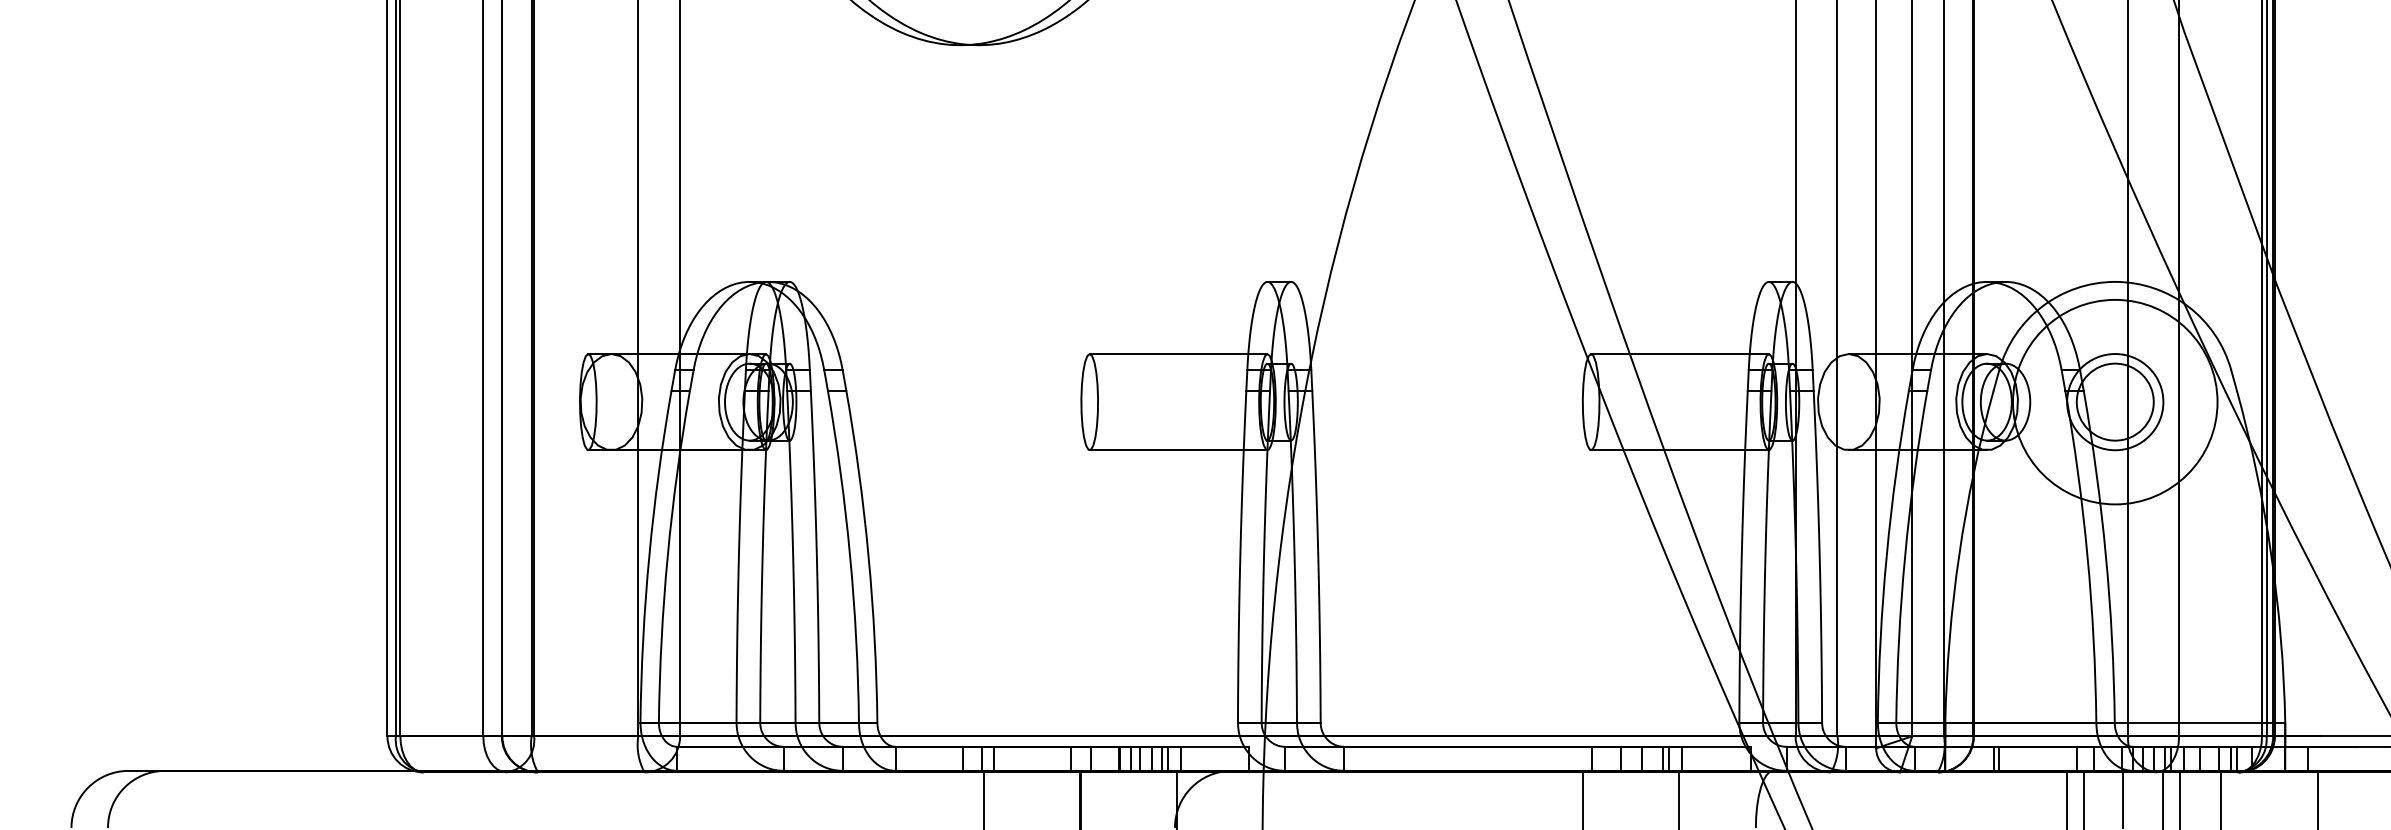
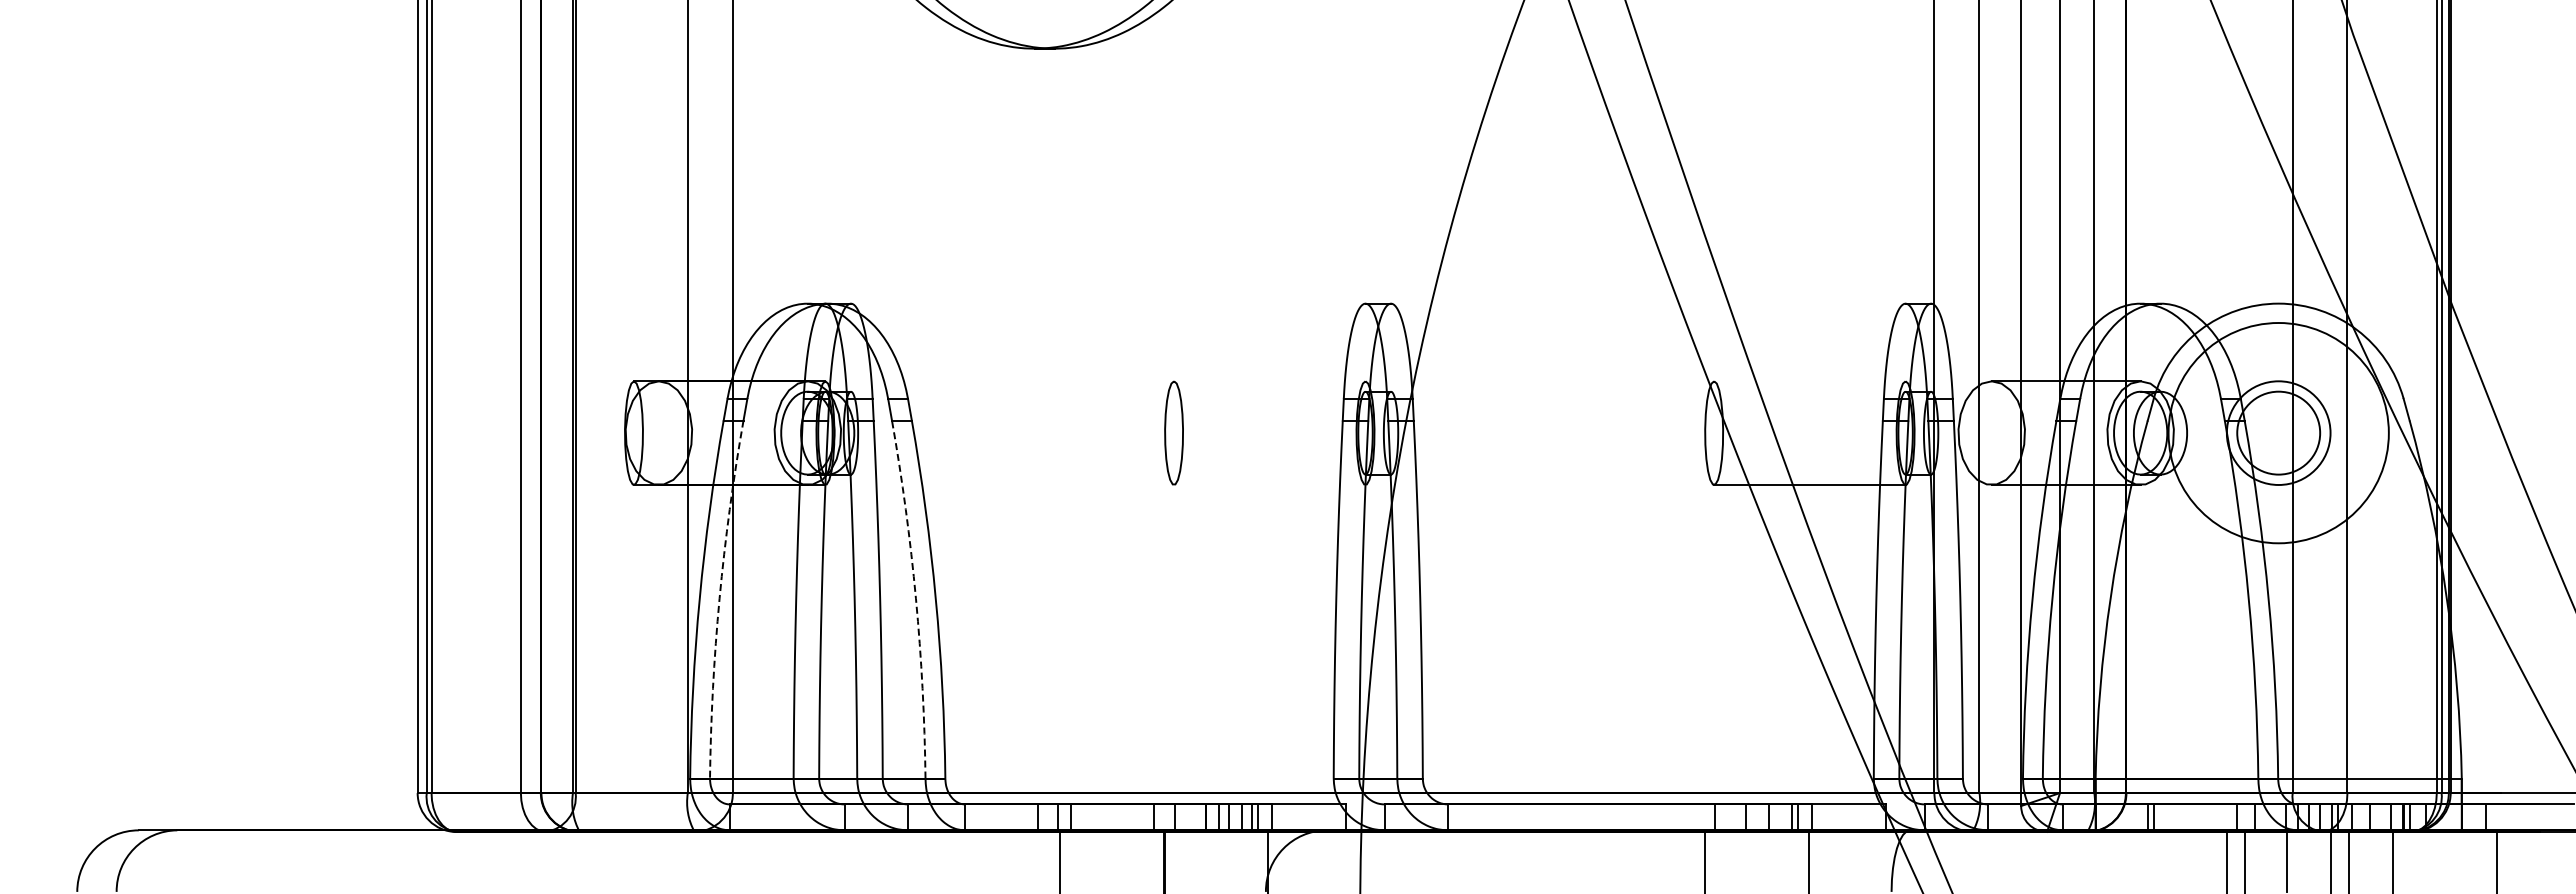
line: (1178, 354) -> (1269, 381), removed
line: (1679, 354) -> (1809, 381), removed
line: (1178, 449) -> (1269, 484), removed
arc: (667, 555) -> (719, 598), solid -> dashed
arc: (849, 555) -> (915, 598), solid -> dashed

